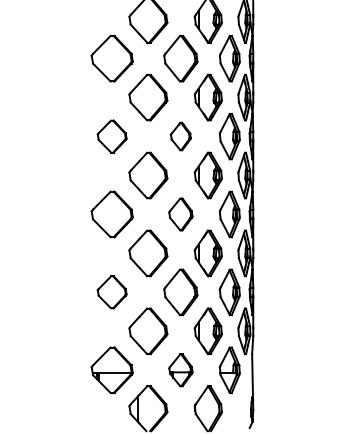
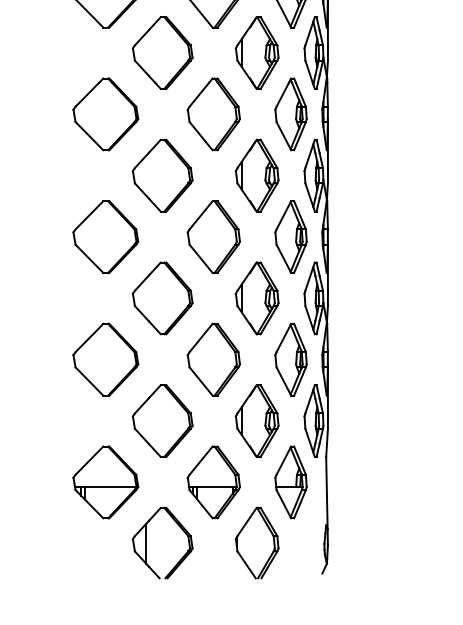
part: (111, 136) -> (104, 114), size x1.43
part: (180, 136) -> (213, 114), size x1.67
part: (180, 214) -> (213, 237), size x1.43
part: (111, 292) -> (104, 359), size x1.43
part: (180, 370) -> (213, 482), size x1.43

